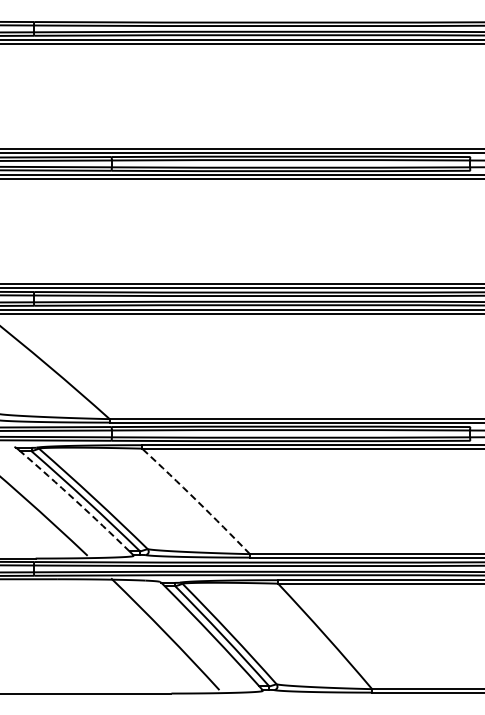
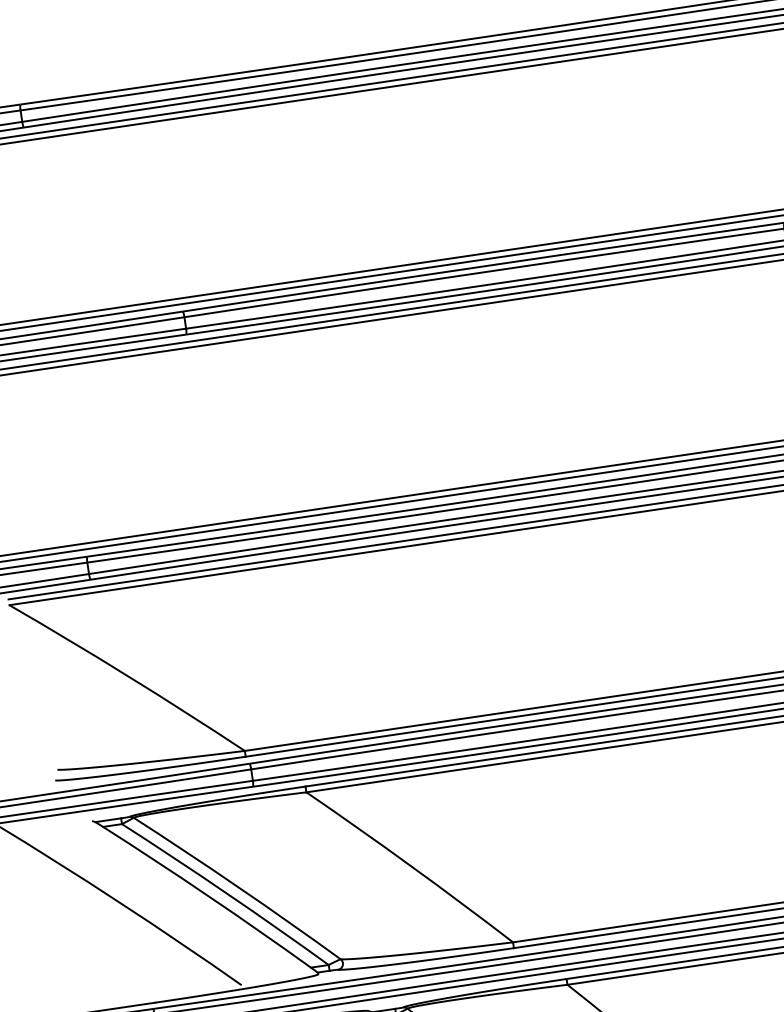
arc: (75, 500) -> (207, 895), dashed -> solid
arc: (196, 500) -> (410, 865), dashed -> solid

